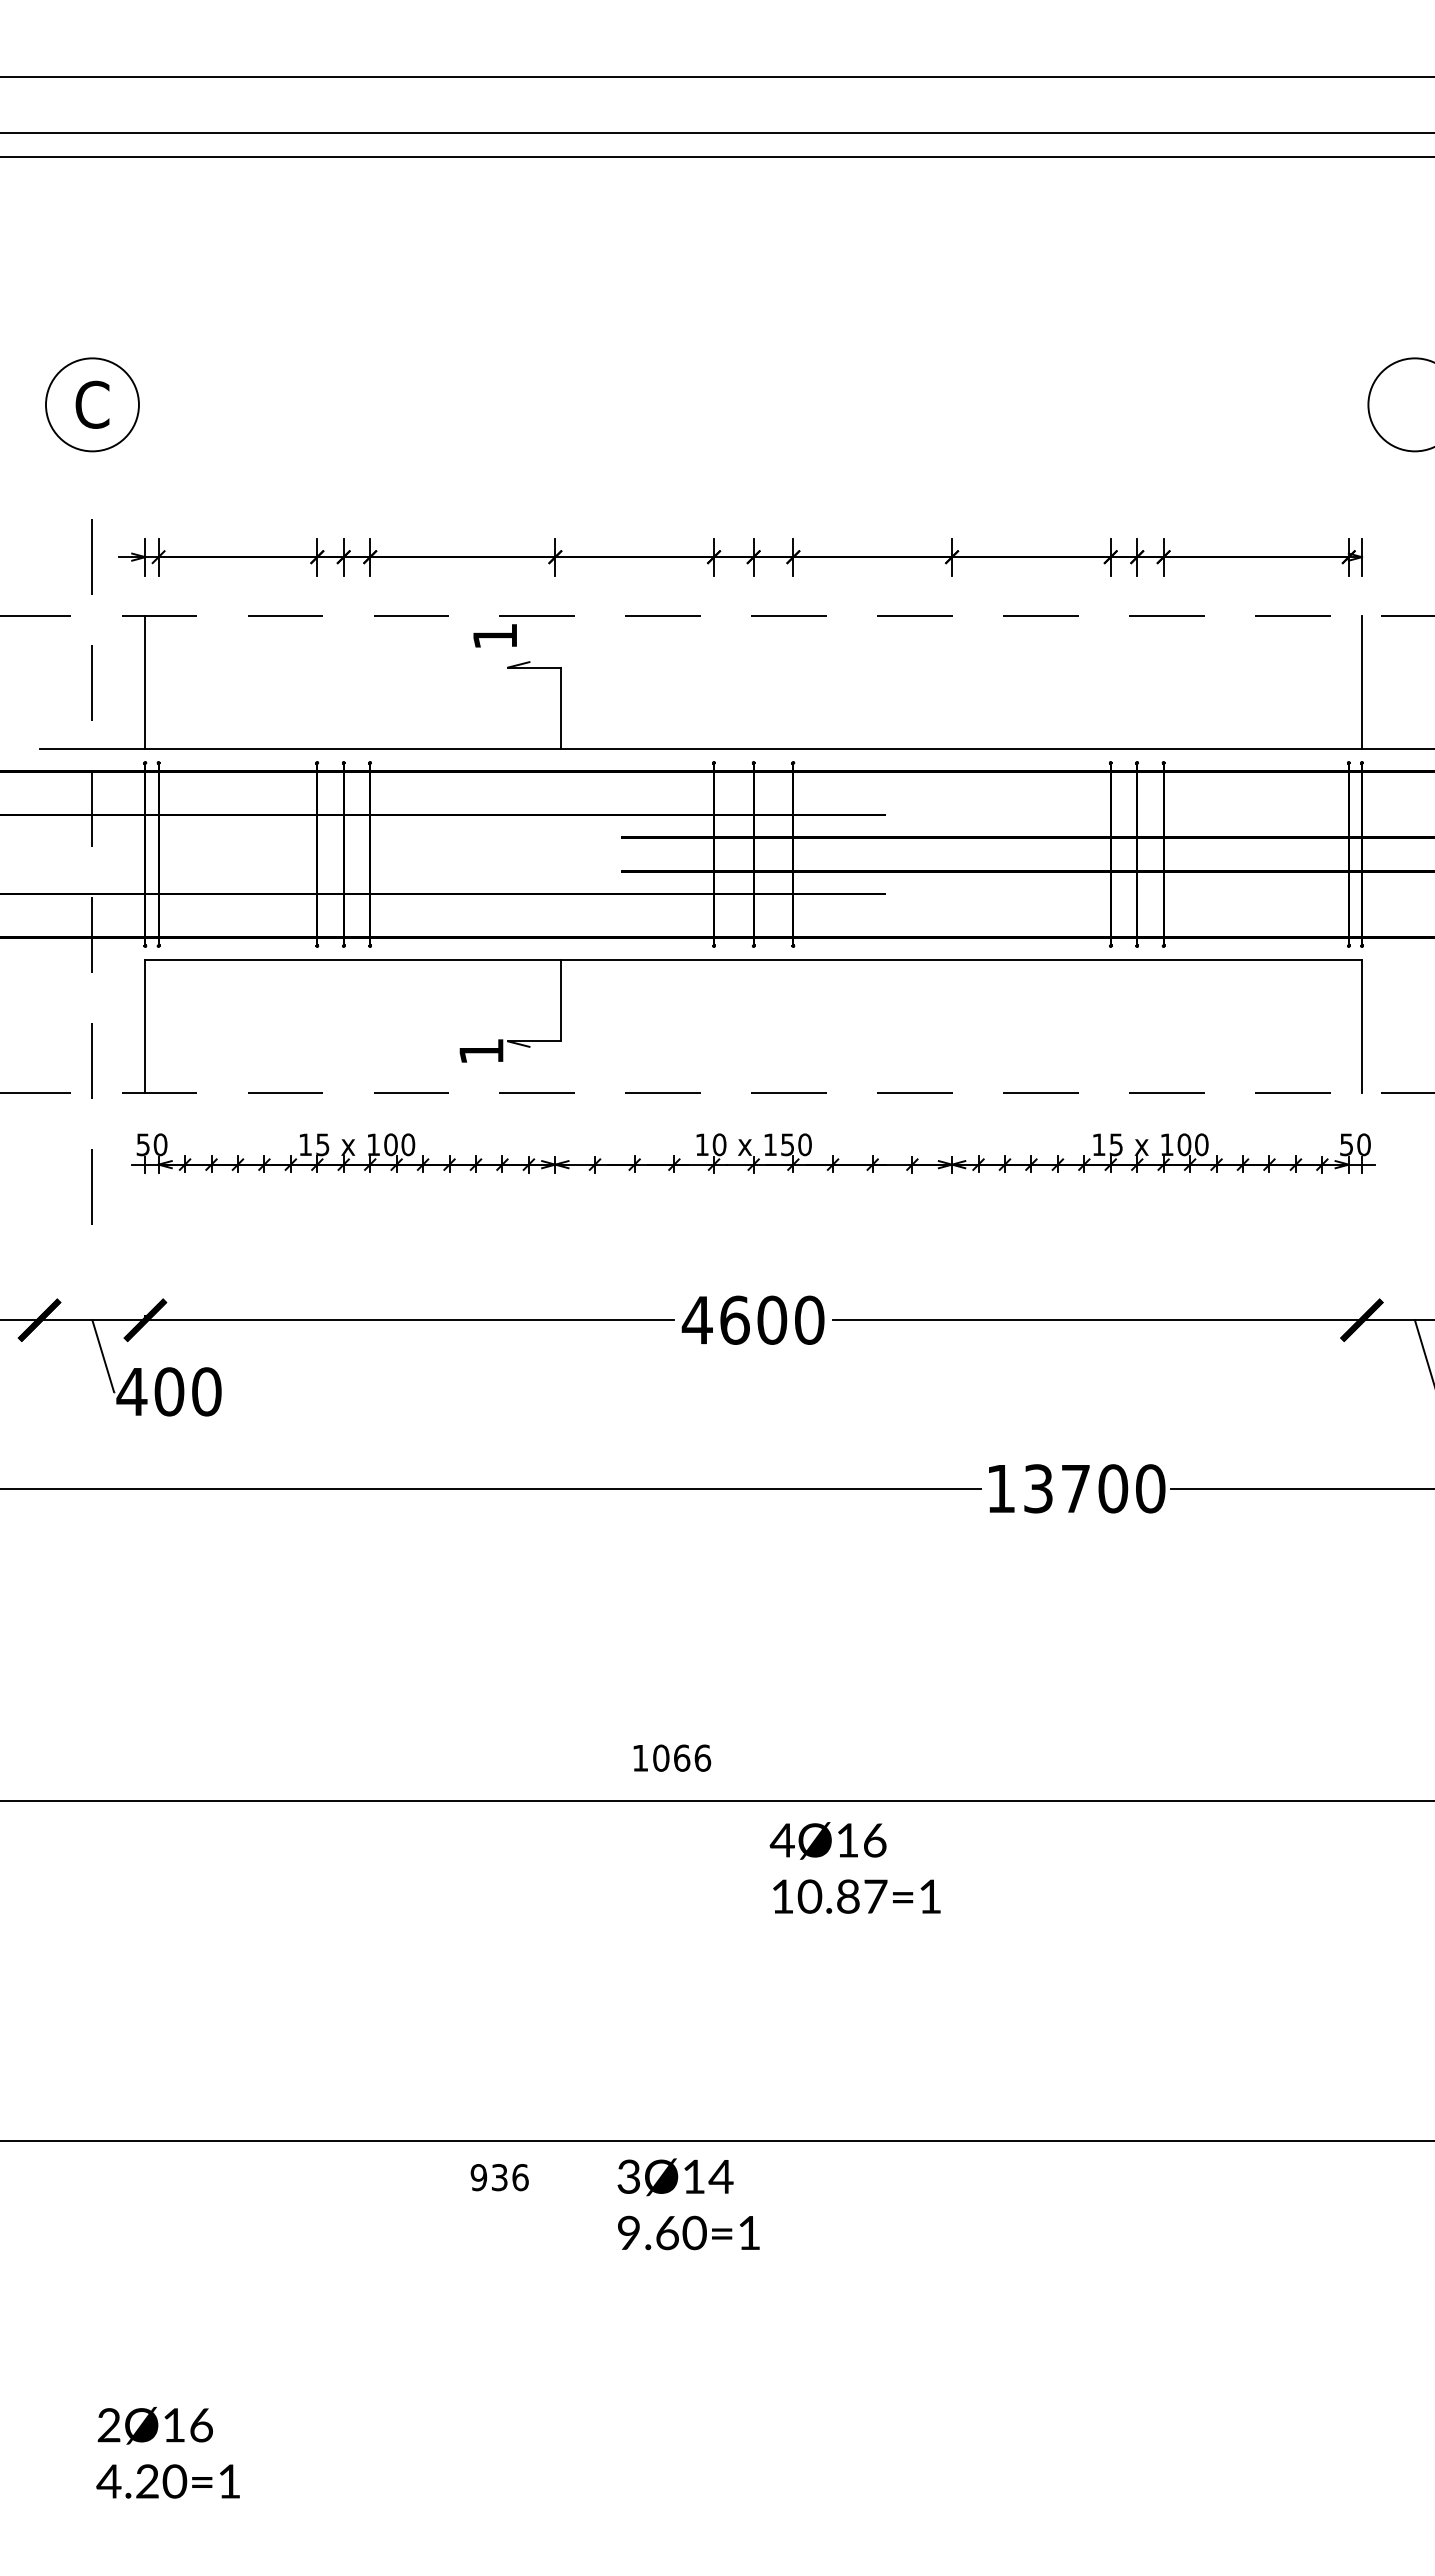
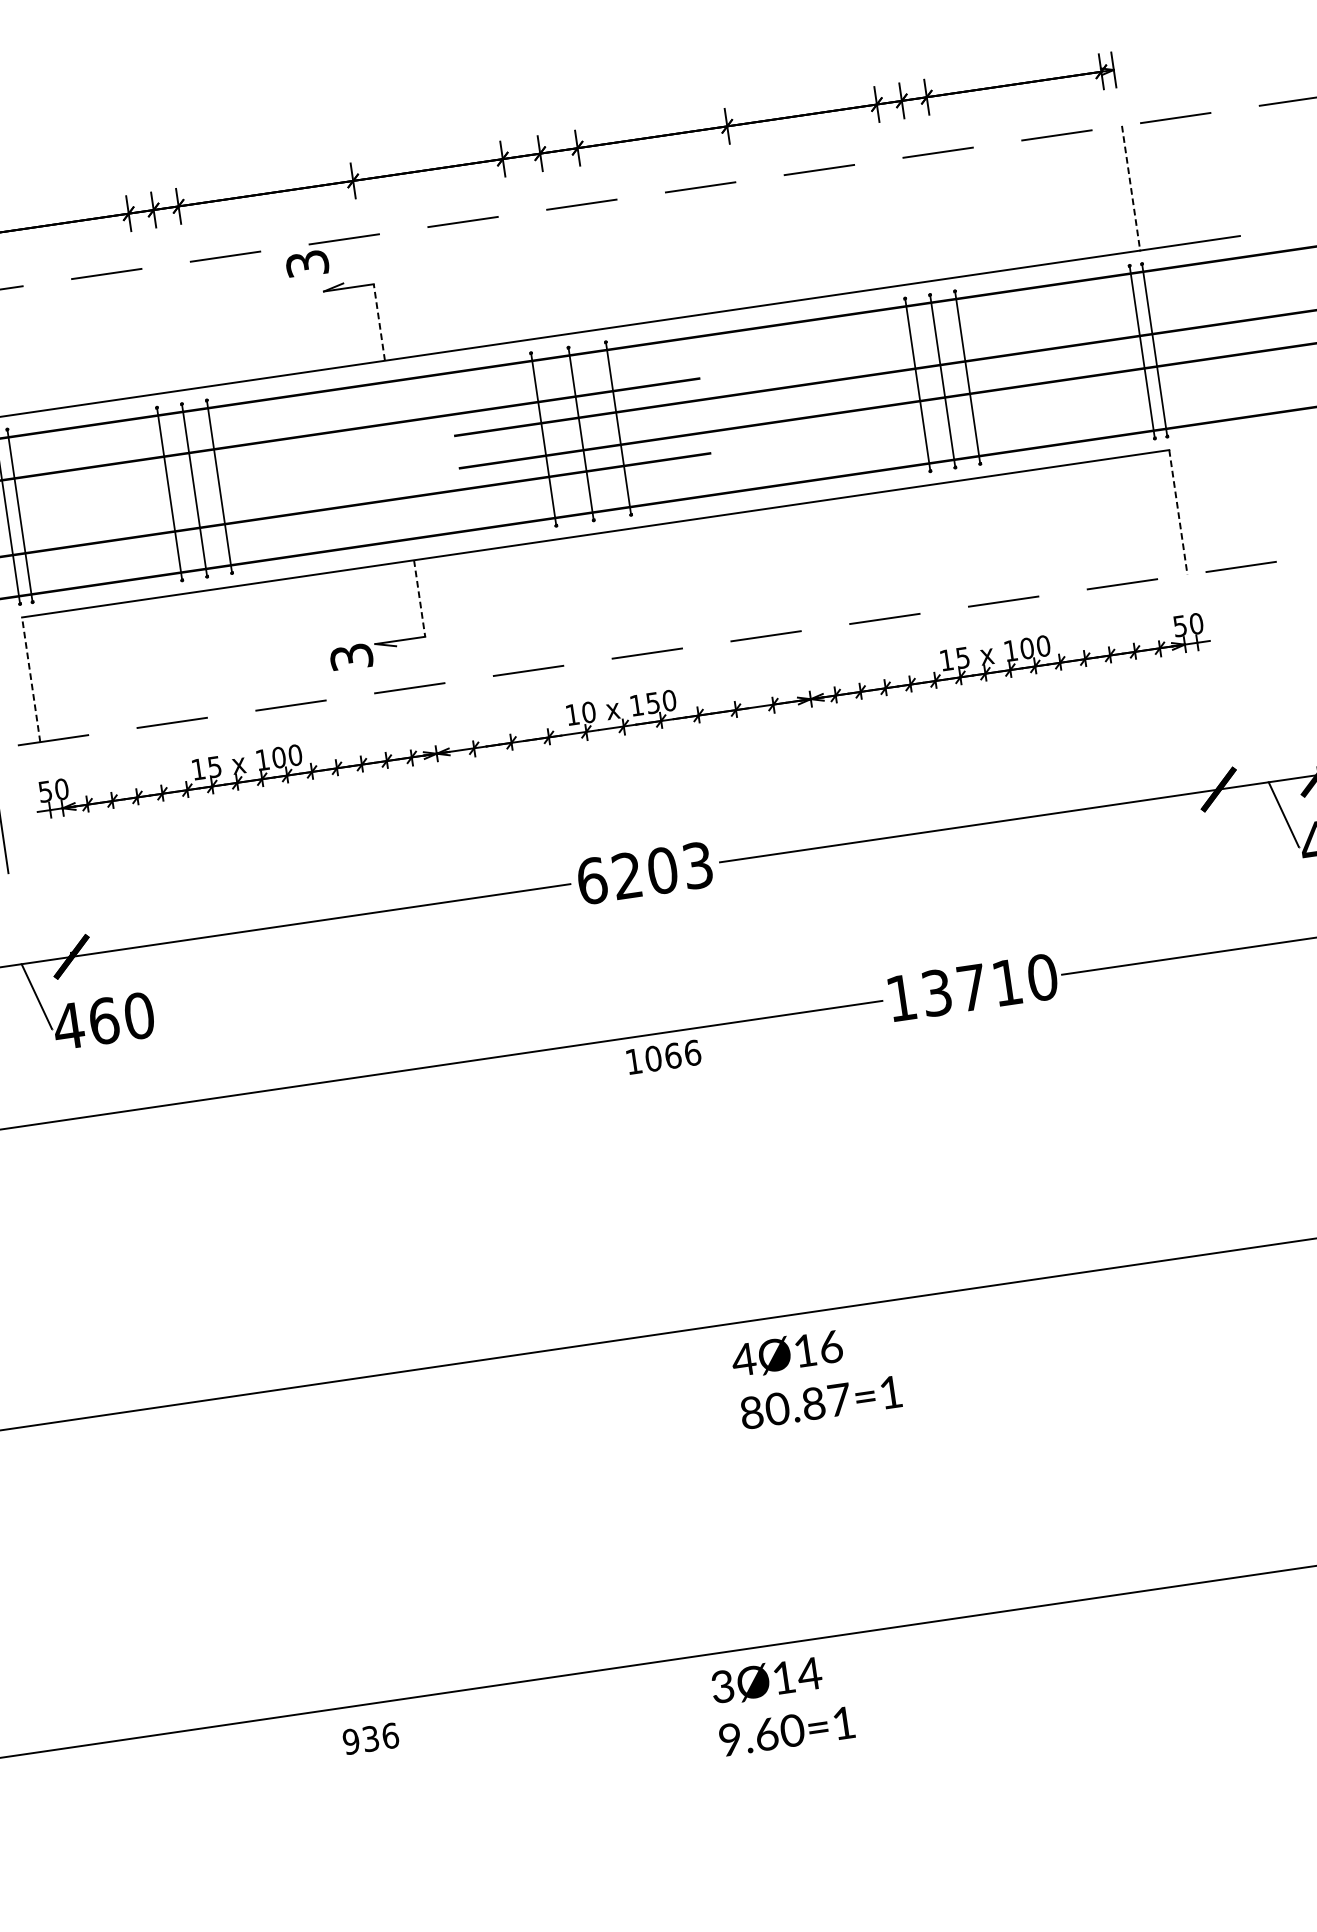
text: (494, 636) -> (306, 264), 1 -> 3
line: (1362, 683) -> (1131, 189), solid -> dashed
line: (561, 708) -> (379, 322), solid -> dashed
line: (561, 1000) -> (419, 598), solid -> dashed
line: (145, 1025) -> (31, 678), solid -> dashed
line: (1362, 1026) -> (1178, 512), solid -> dashed
text: (481, 1051) -> (351, 657), 1 -> 3
text: (752, 1319) -> (643, 872), 4600 -> 6203
text: (169, 1391) -> (104, 1020), 400 -> 460
text: (1113, 1488) -> (1007, 982), 13700 -> 13710
text: (672, 1757) -> (664, 1056), moved
text: (782, 1896) -> (751, 1412), 10.87=1 -> 80.87=1
text: (499, 2177) -> (370, 1738), moved
text: (688, 2204) -> (782, 1704), moved

